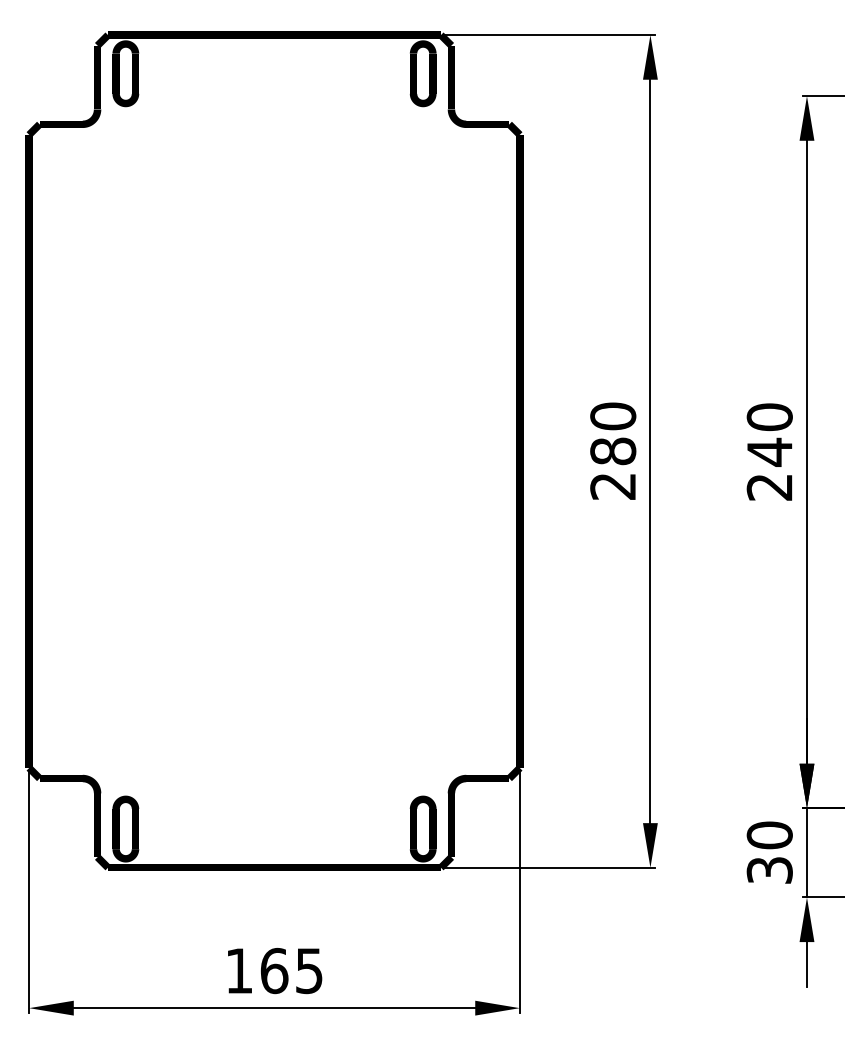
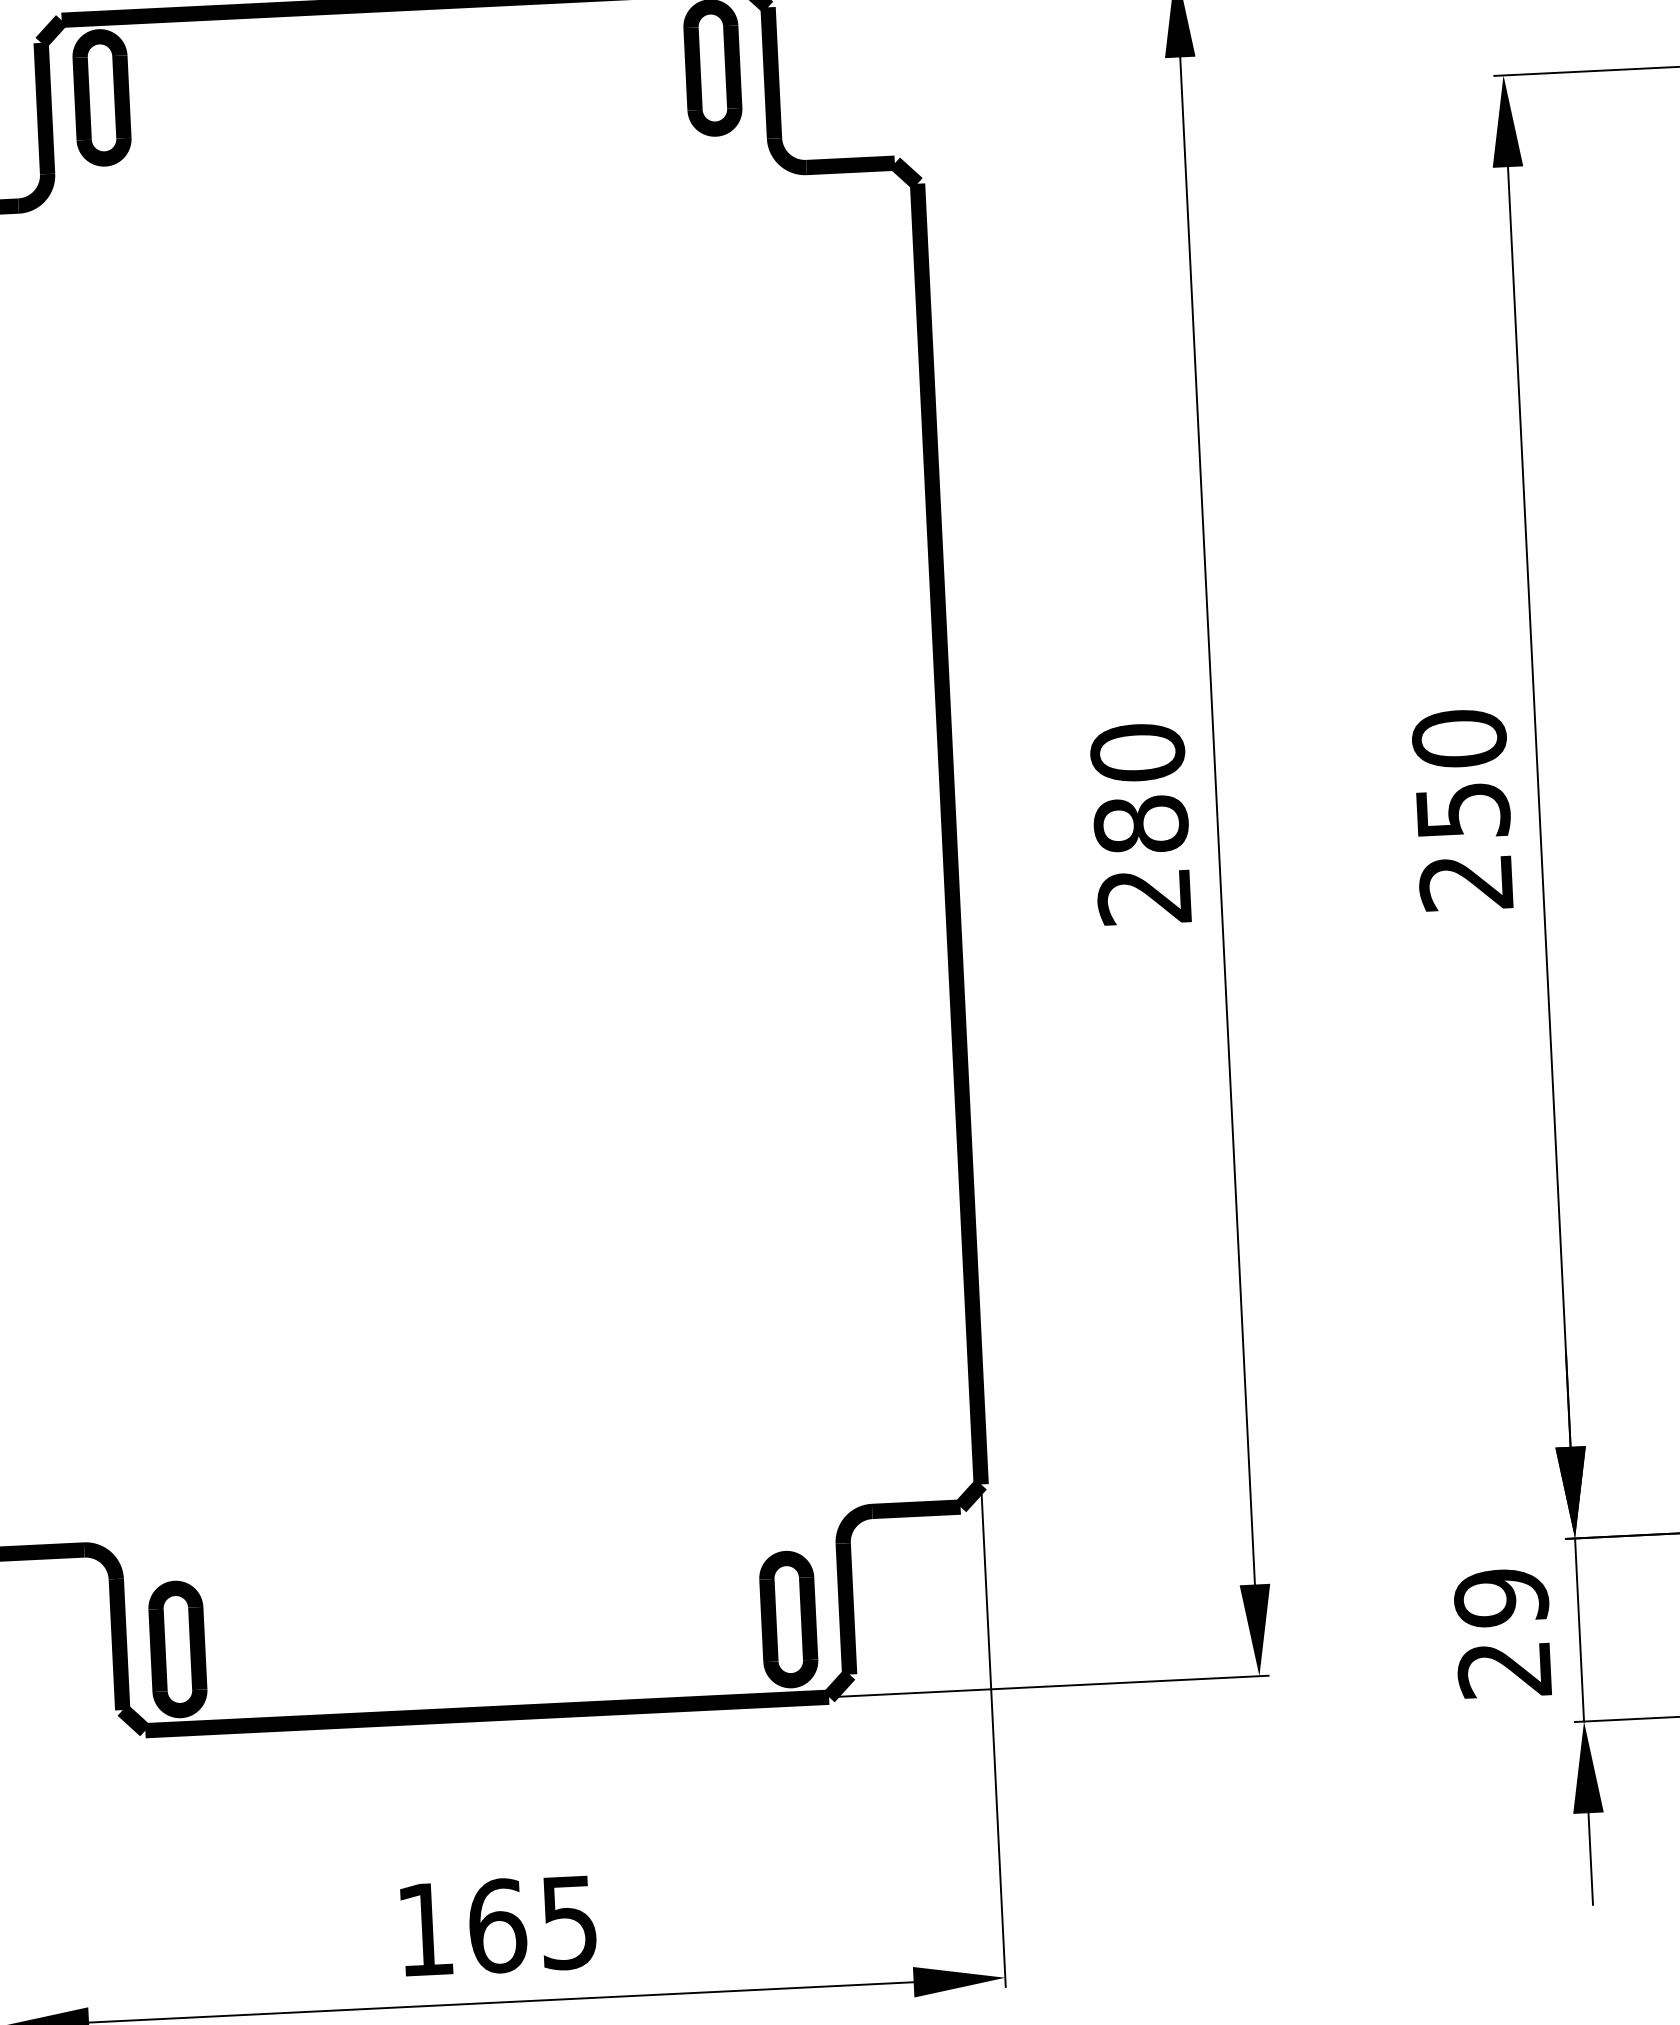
text: (769, 451) -> (1462, 809), 240 -> 250
text: (769, 852) -> (1502, 1632), 30 -> 29

